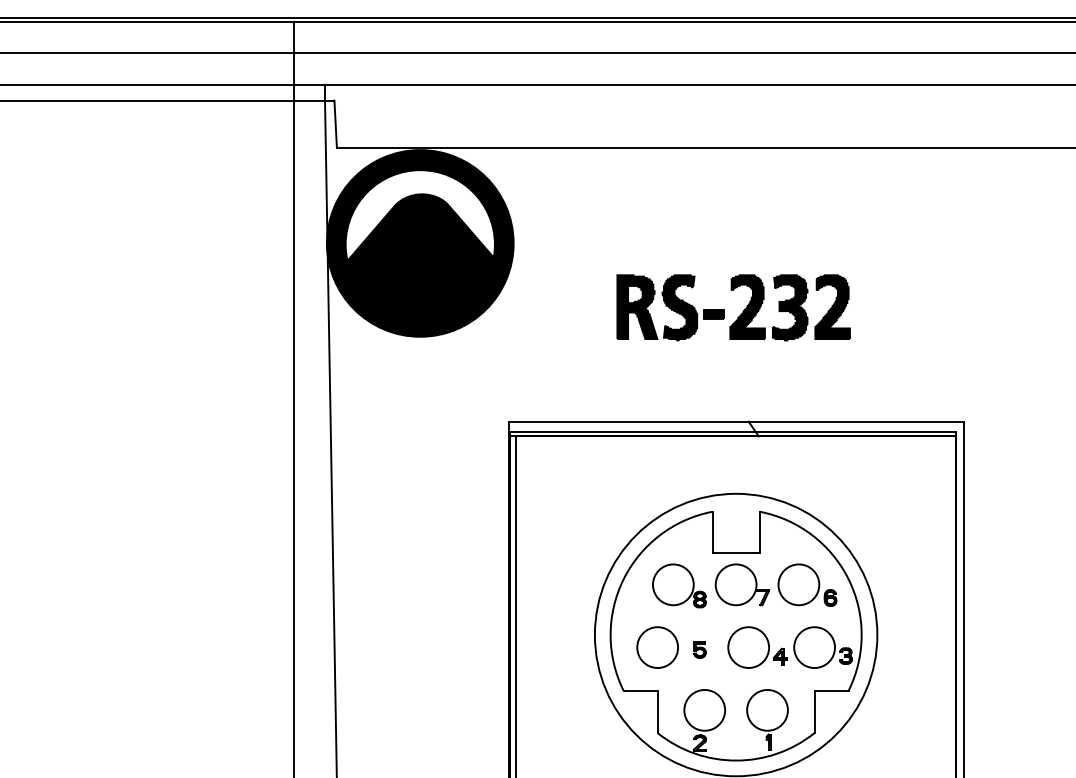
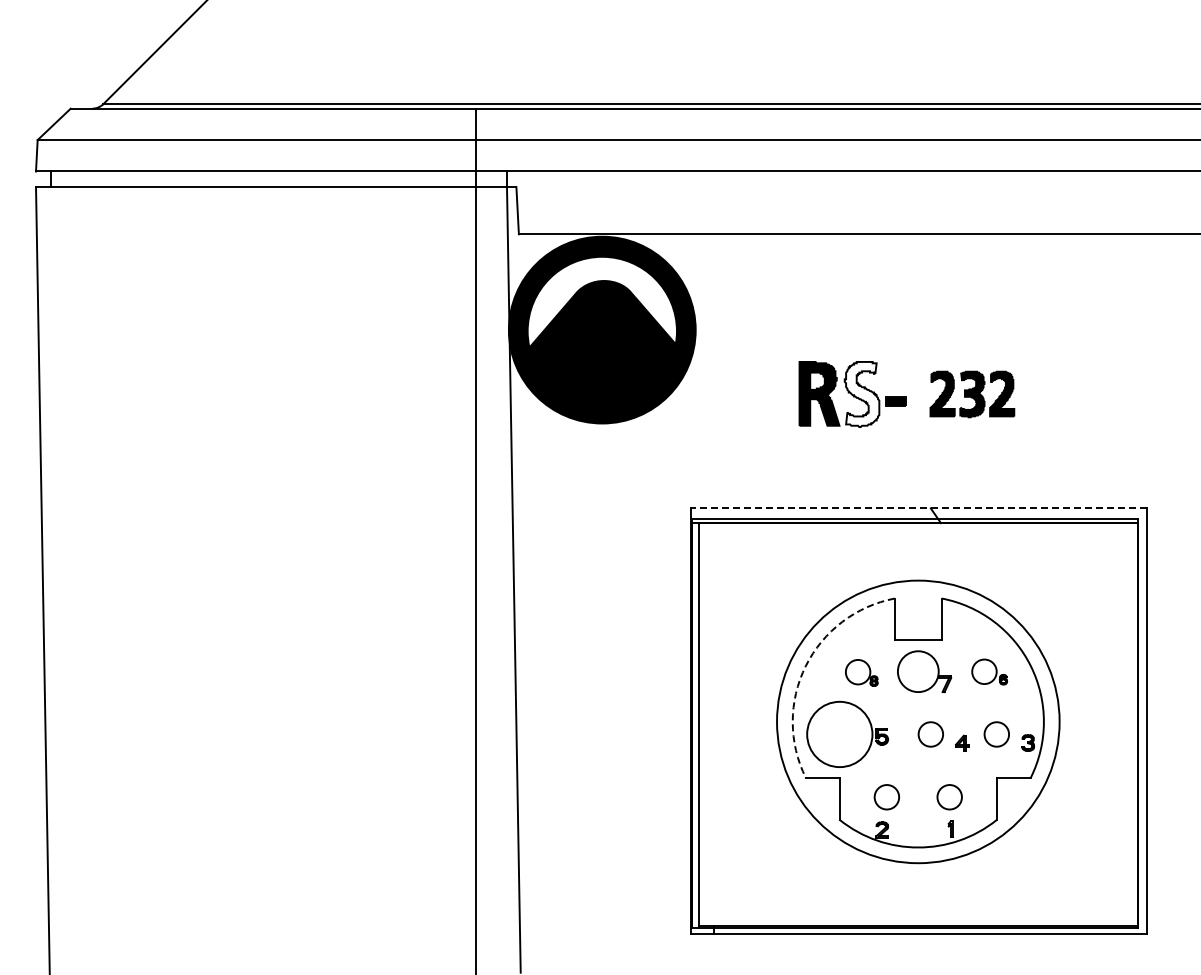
fill: (679, 307) -> (861, 394), removed
part: (790, 307) -> (972, 394), size x0.7
line: (736, 421) -> (918, 508), solid -> dashed
arc: (623, 579) -> (805, 666), solid -> dashed
part: (807, 584) -> (989, 671), size x0.6
part: (679, 585) -> (861, 672), size x0.6
circle: (657, 647) -> (839, 734), size x1.6
circle: (748, 647) -> (930, 734), size x0.6
circle: (814, 647) -> (996, 734), size x0.6
circle: (704, 709) -> (886, 796), size x0.6
circle: (767, 709) -> (949, 796), size x0.6

